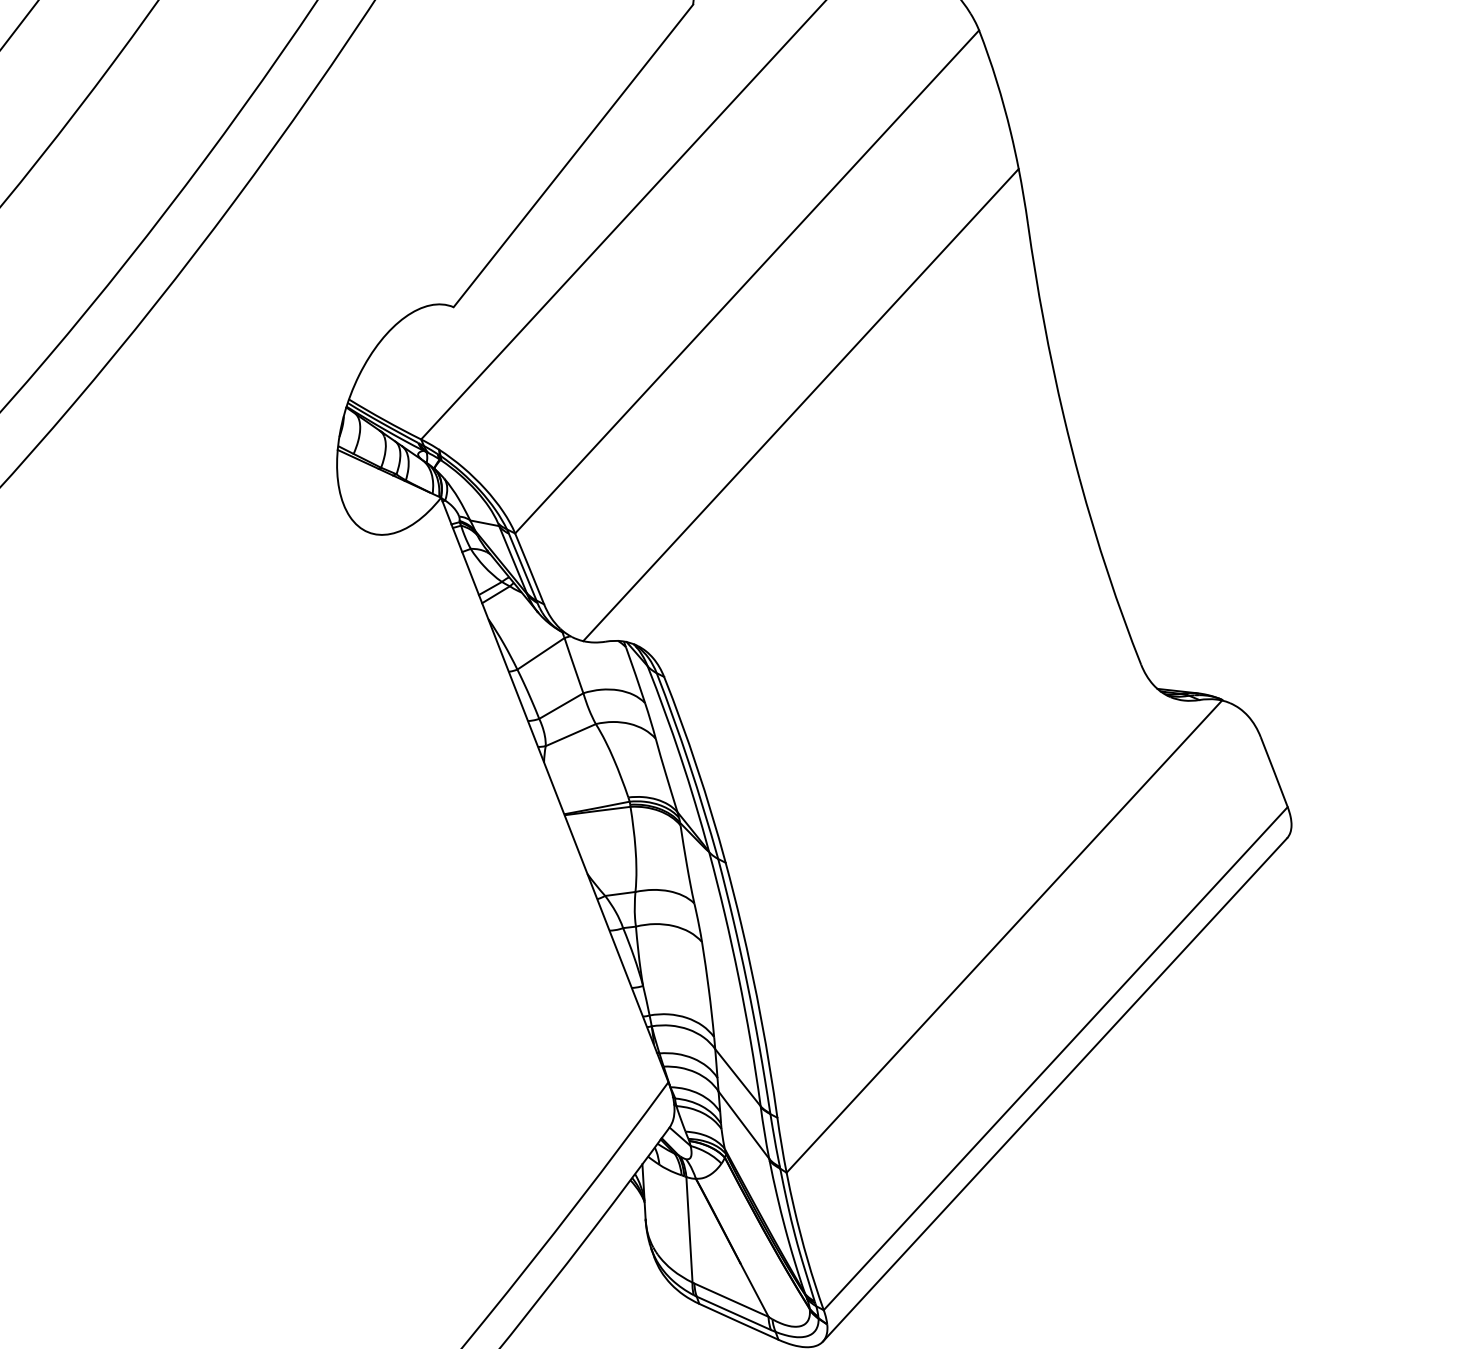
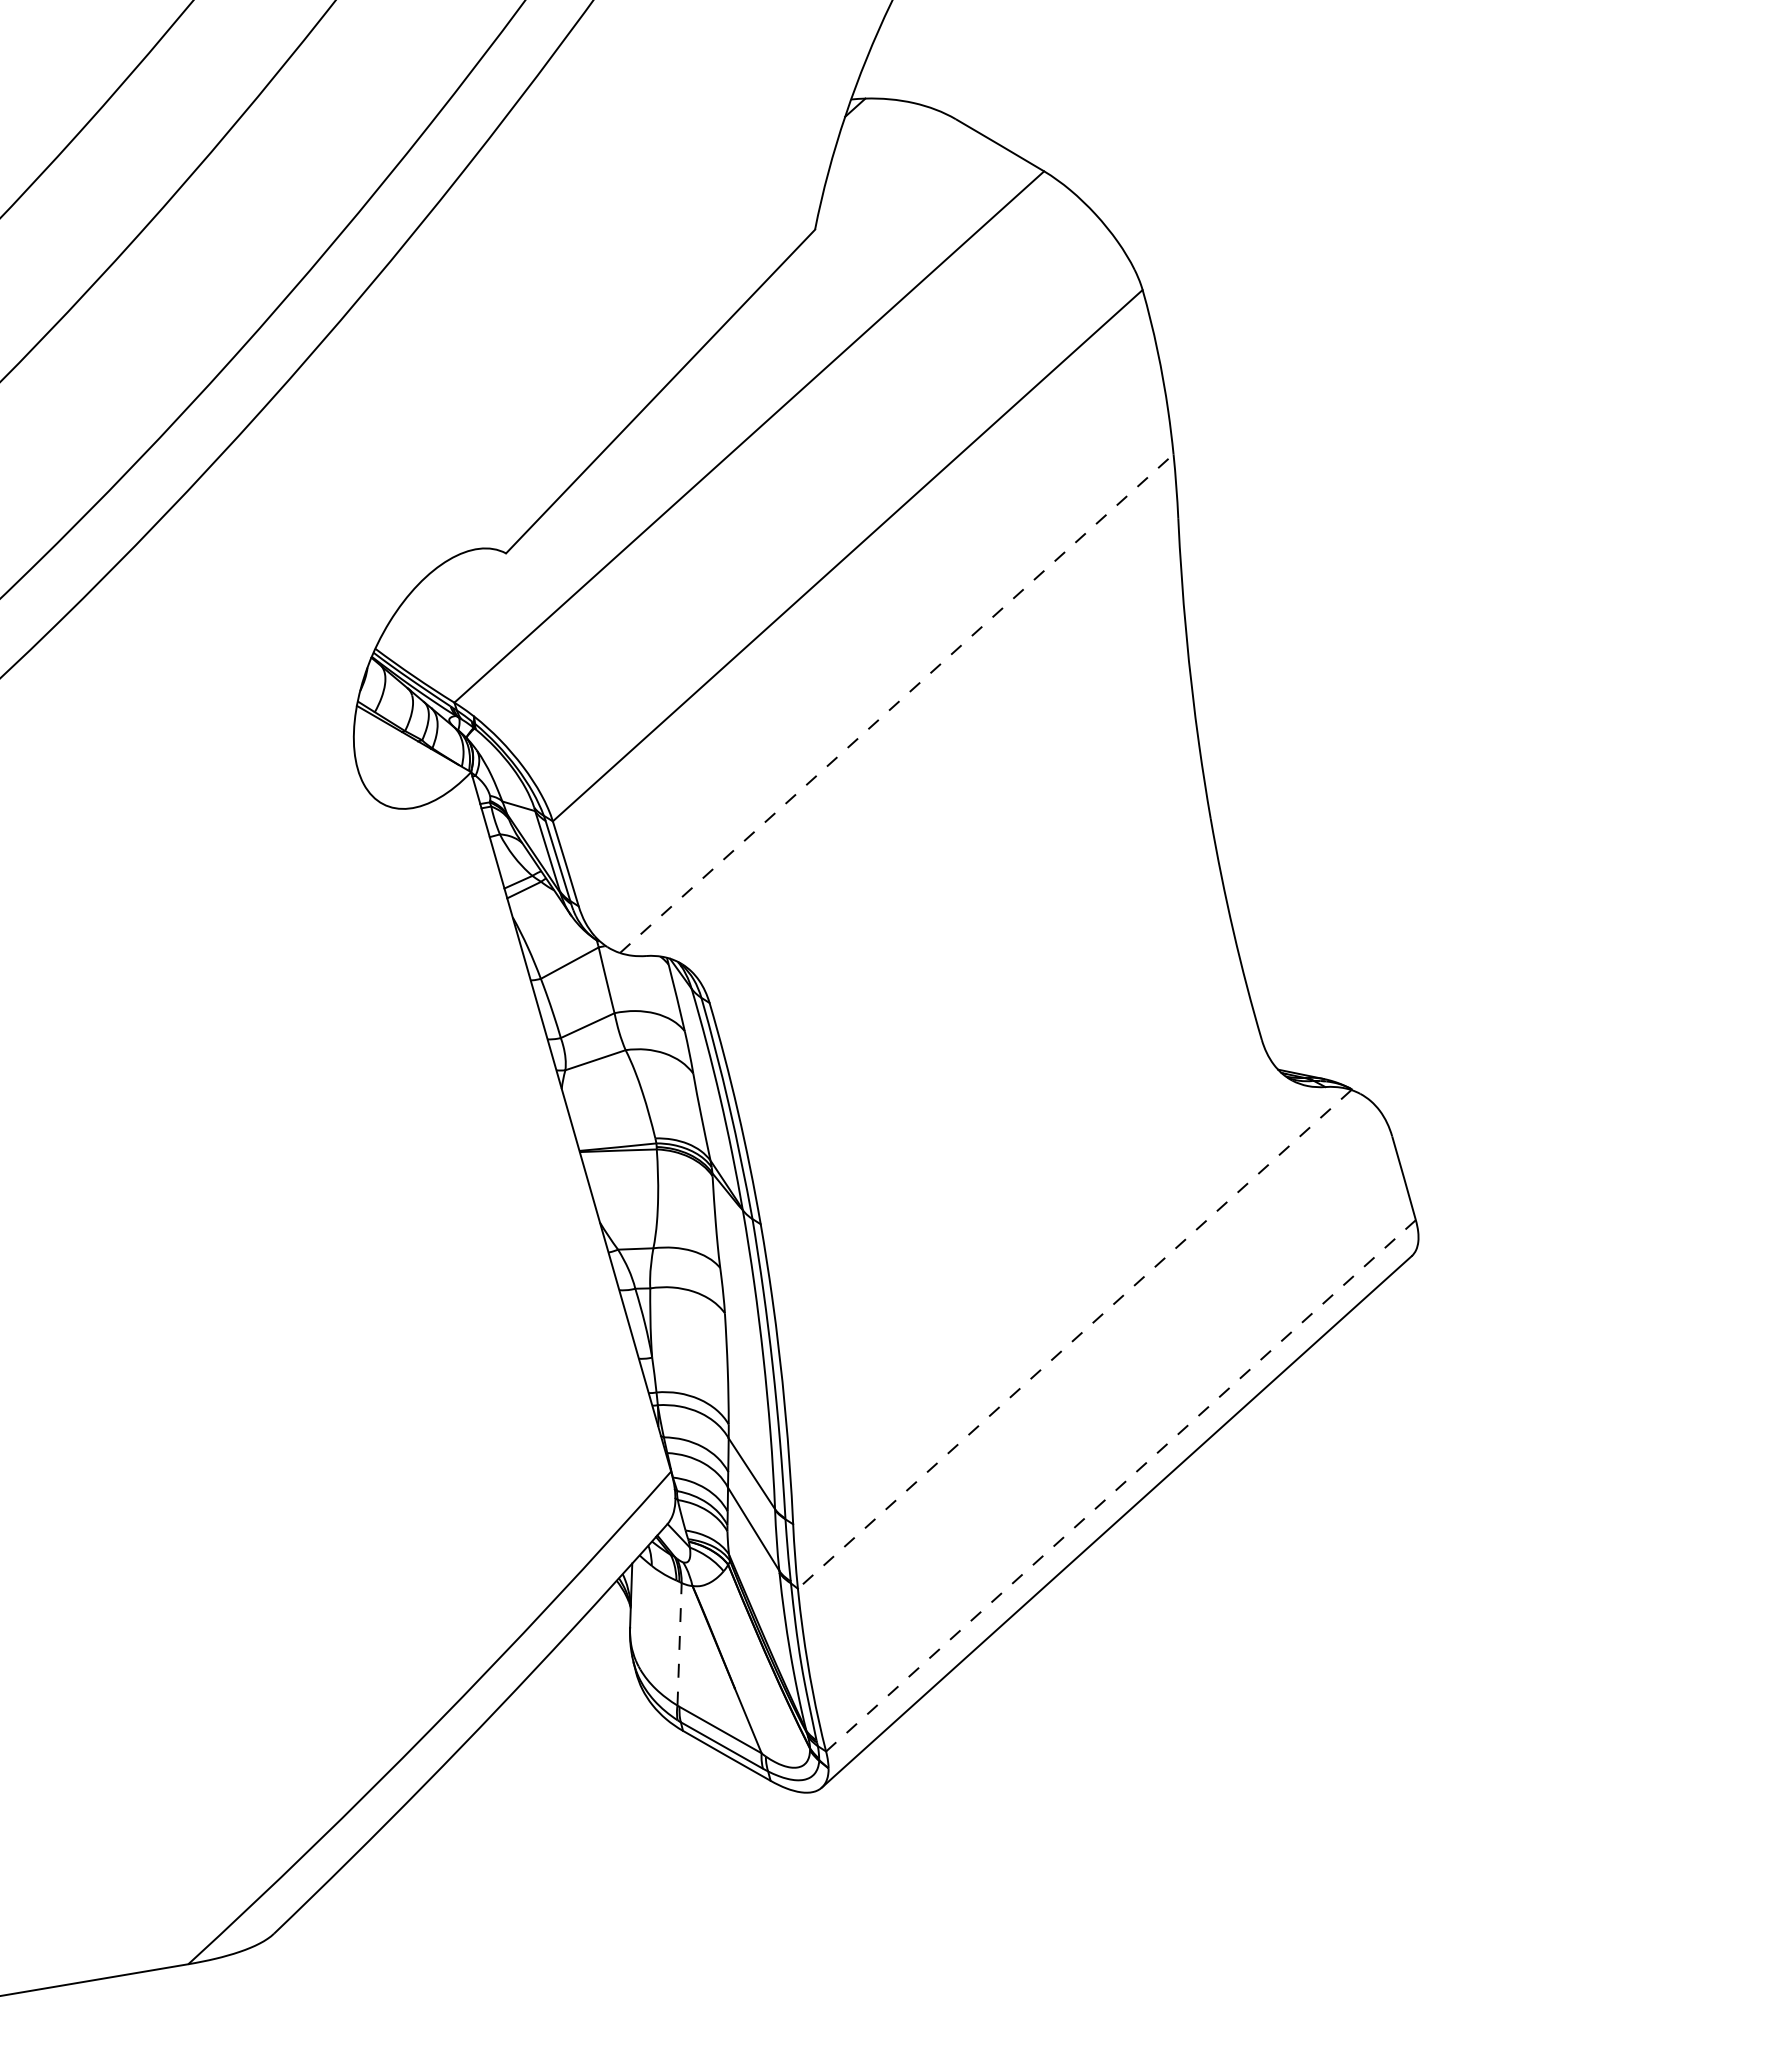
line: (800, 404) -> (896, 703), solid -> dashed
line: (1004, 936) -> (1074, 1339), solid -> dashed
line: (1055, 1058) -> (1120, 1485), solid -> dashed
line: (689, 1229) -> (679, 1643), solid -> dashed

